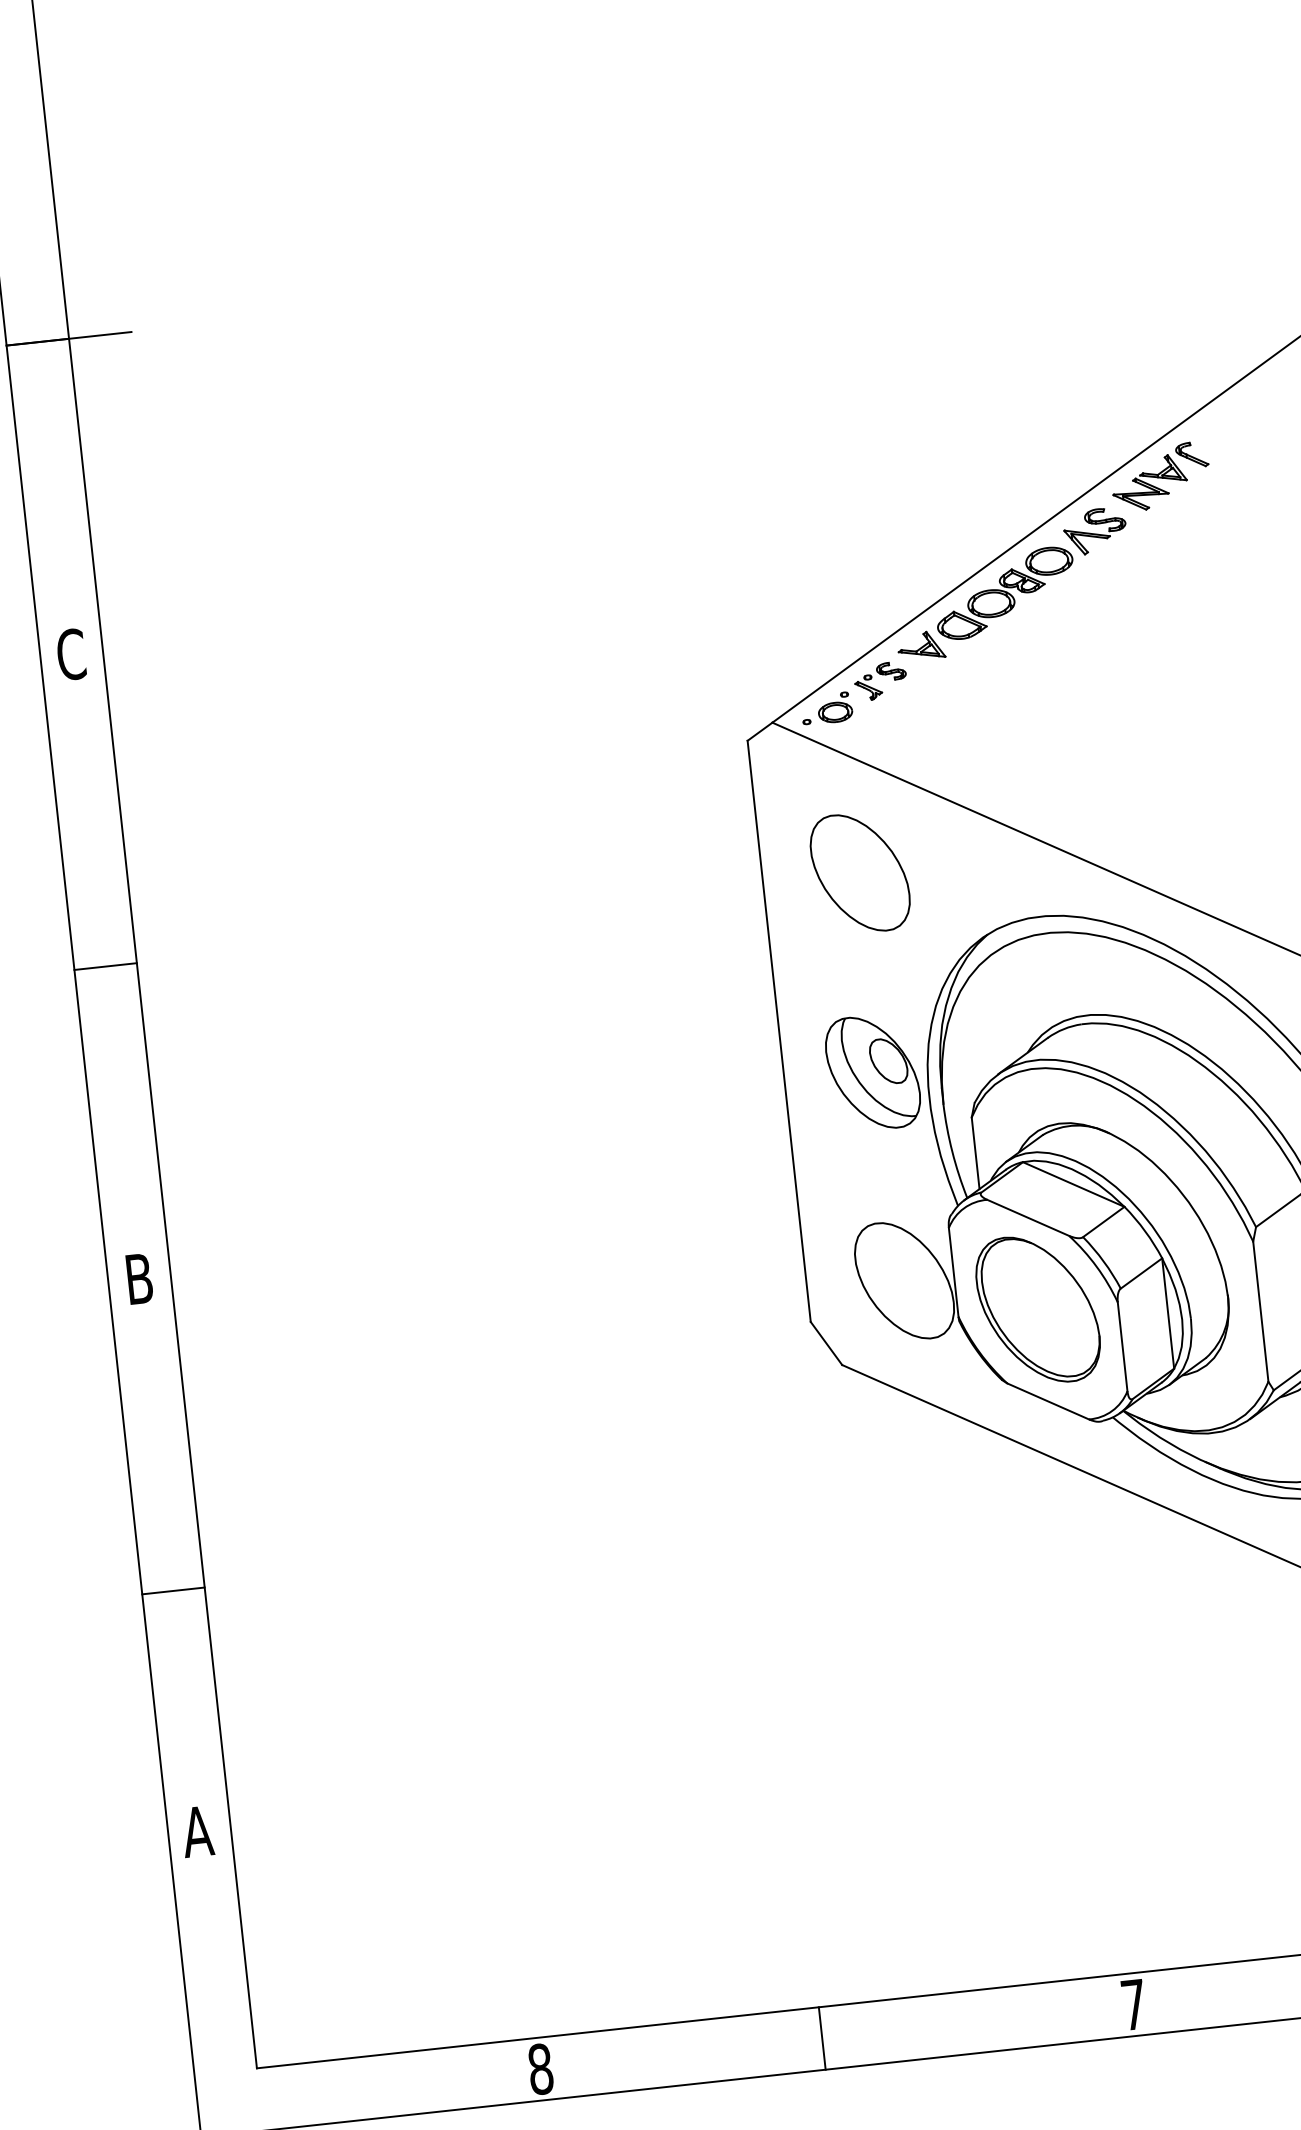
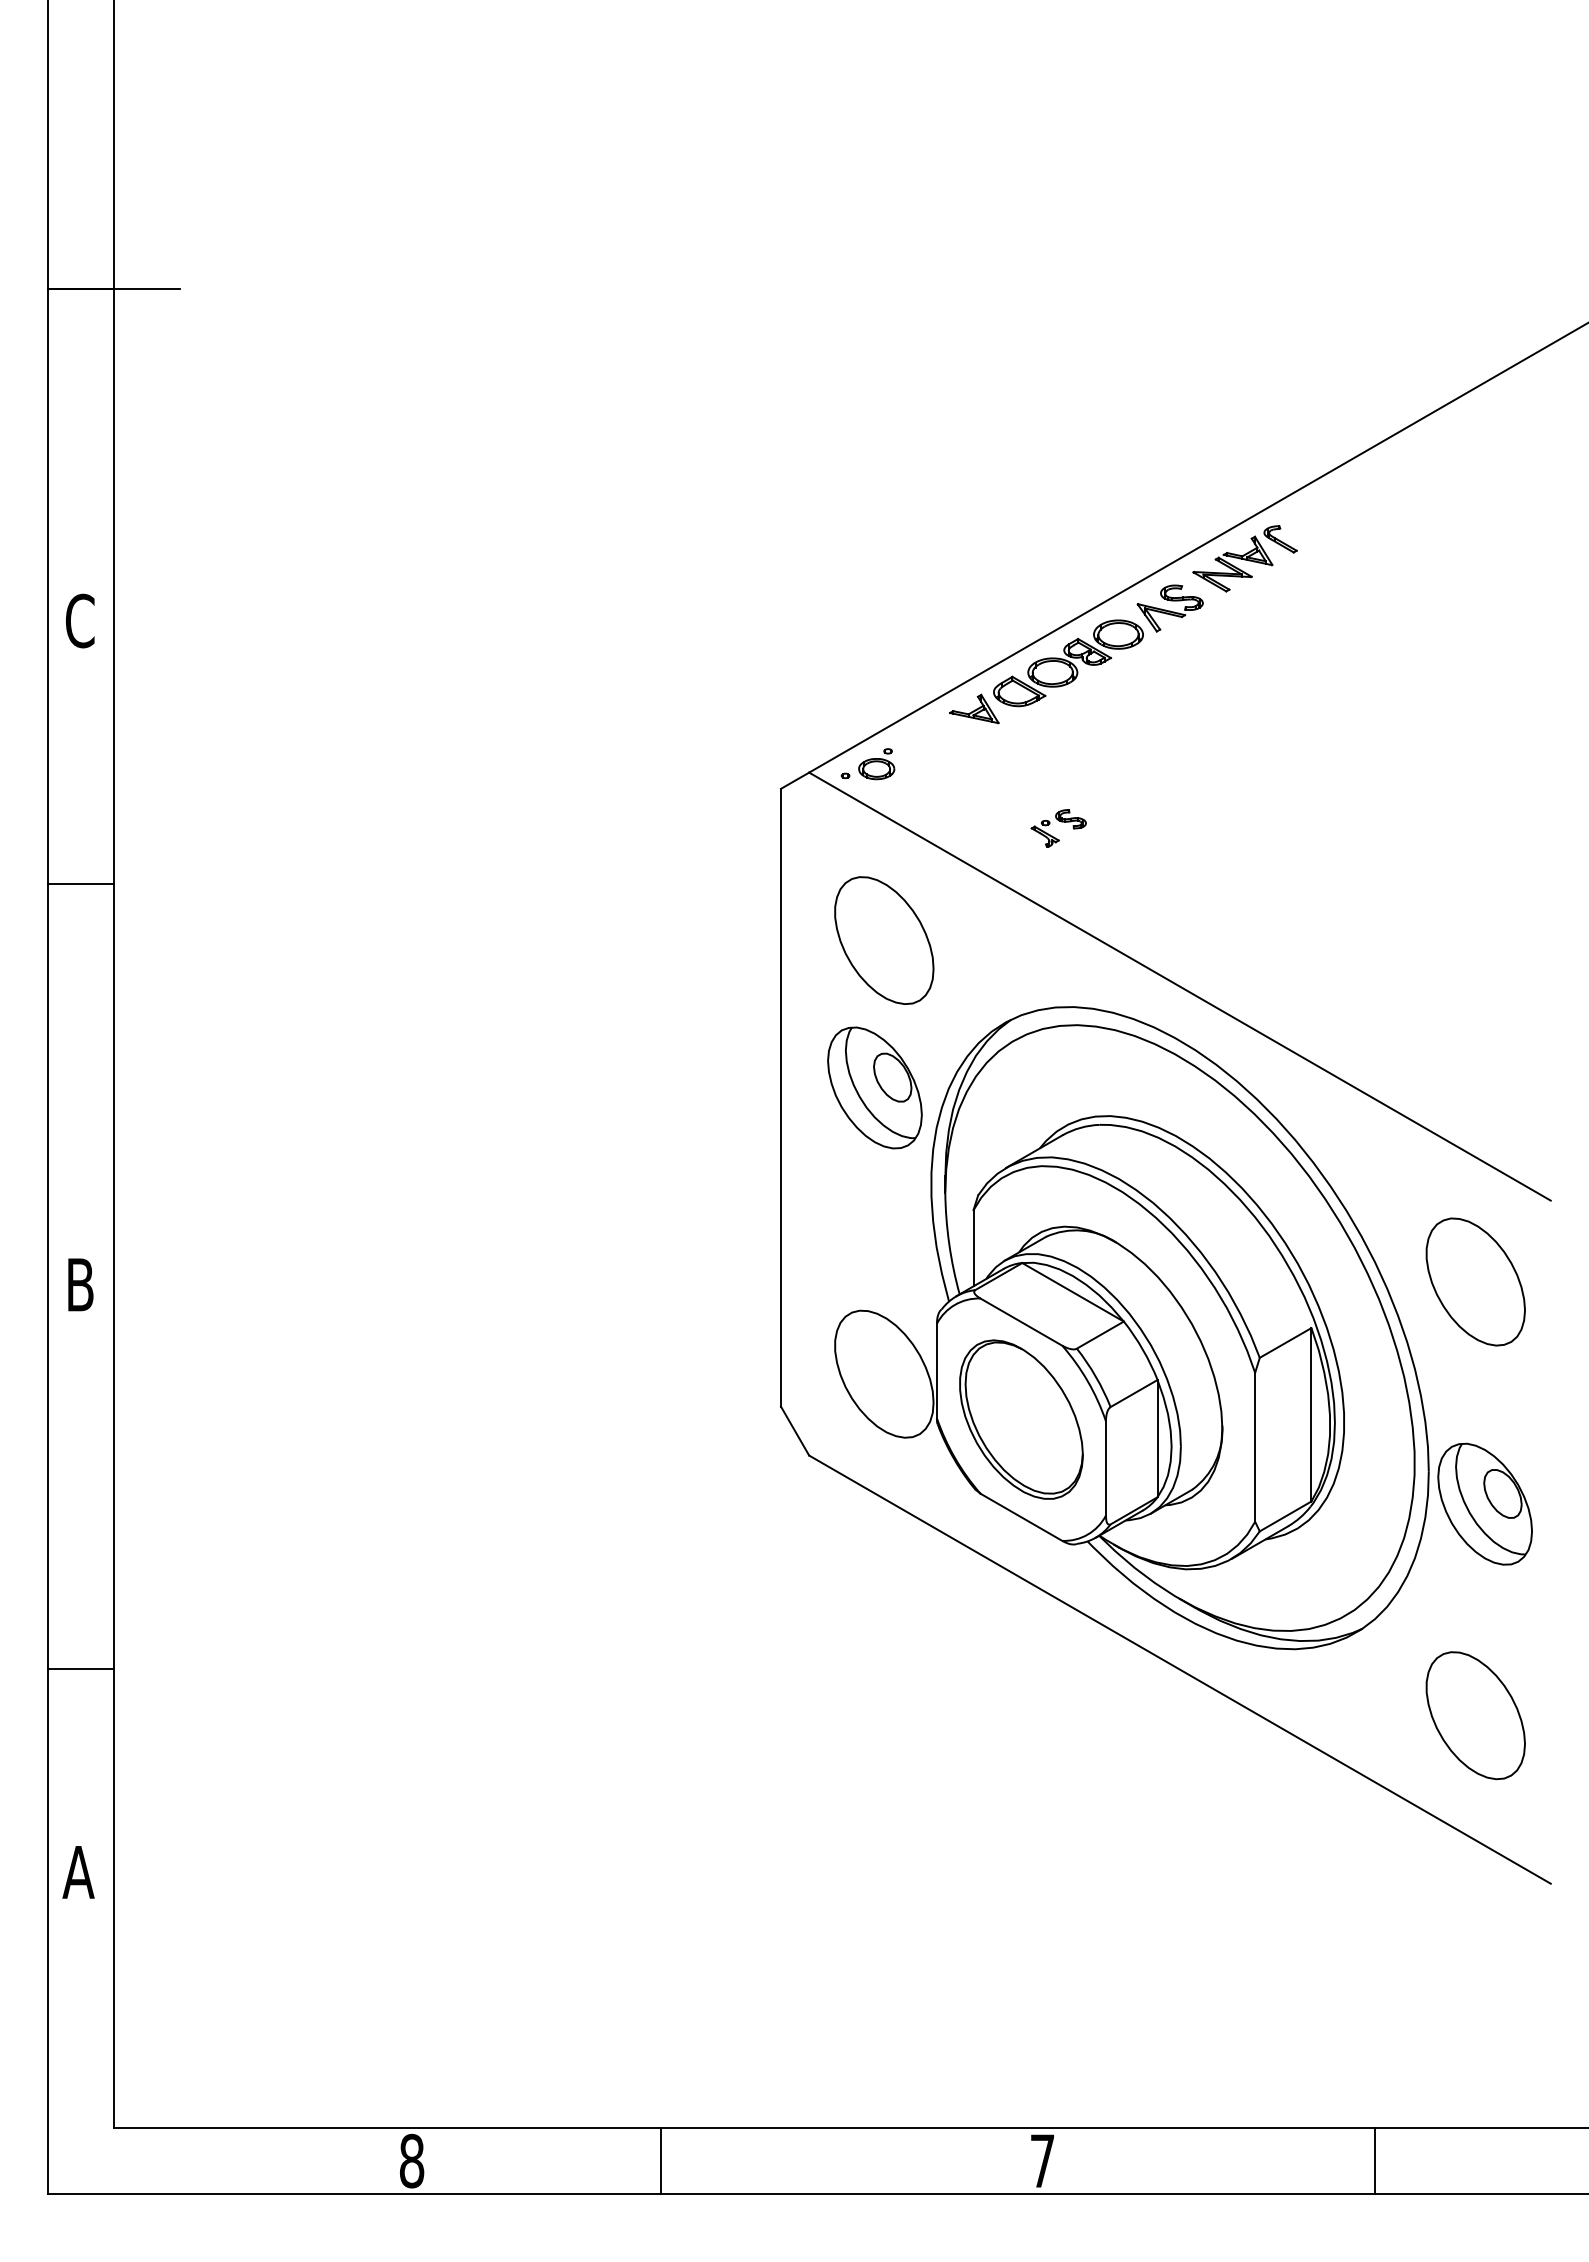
part: (882, 675) -> (1061, 822), moved
line: (105, 966) -> (80, 883), moved
part: (872, 1072) -> (874, 1087), moved
line: (173, 1590) -> (80, 1668), moved
line: (822, 2038) -> (661, 2160), moved

